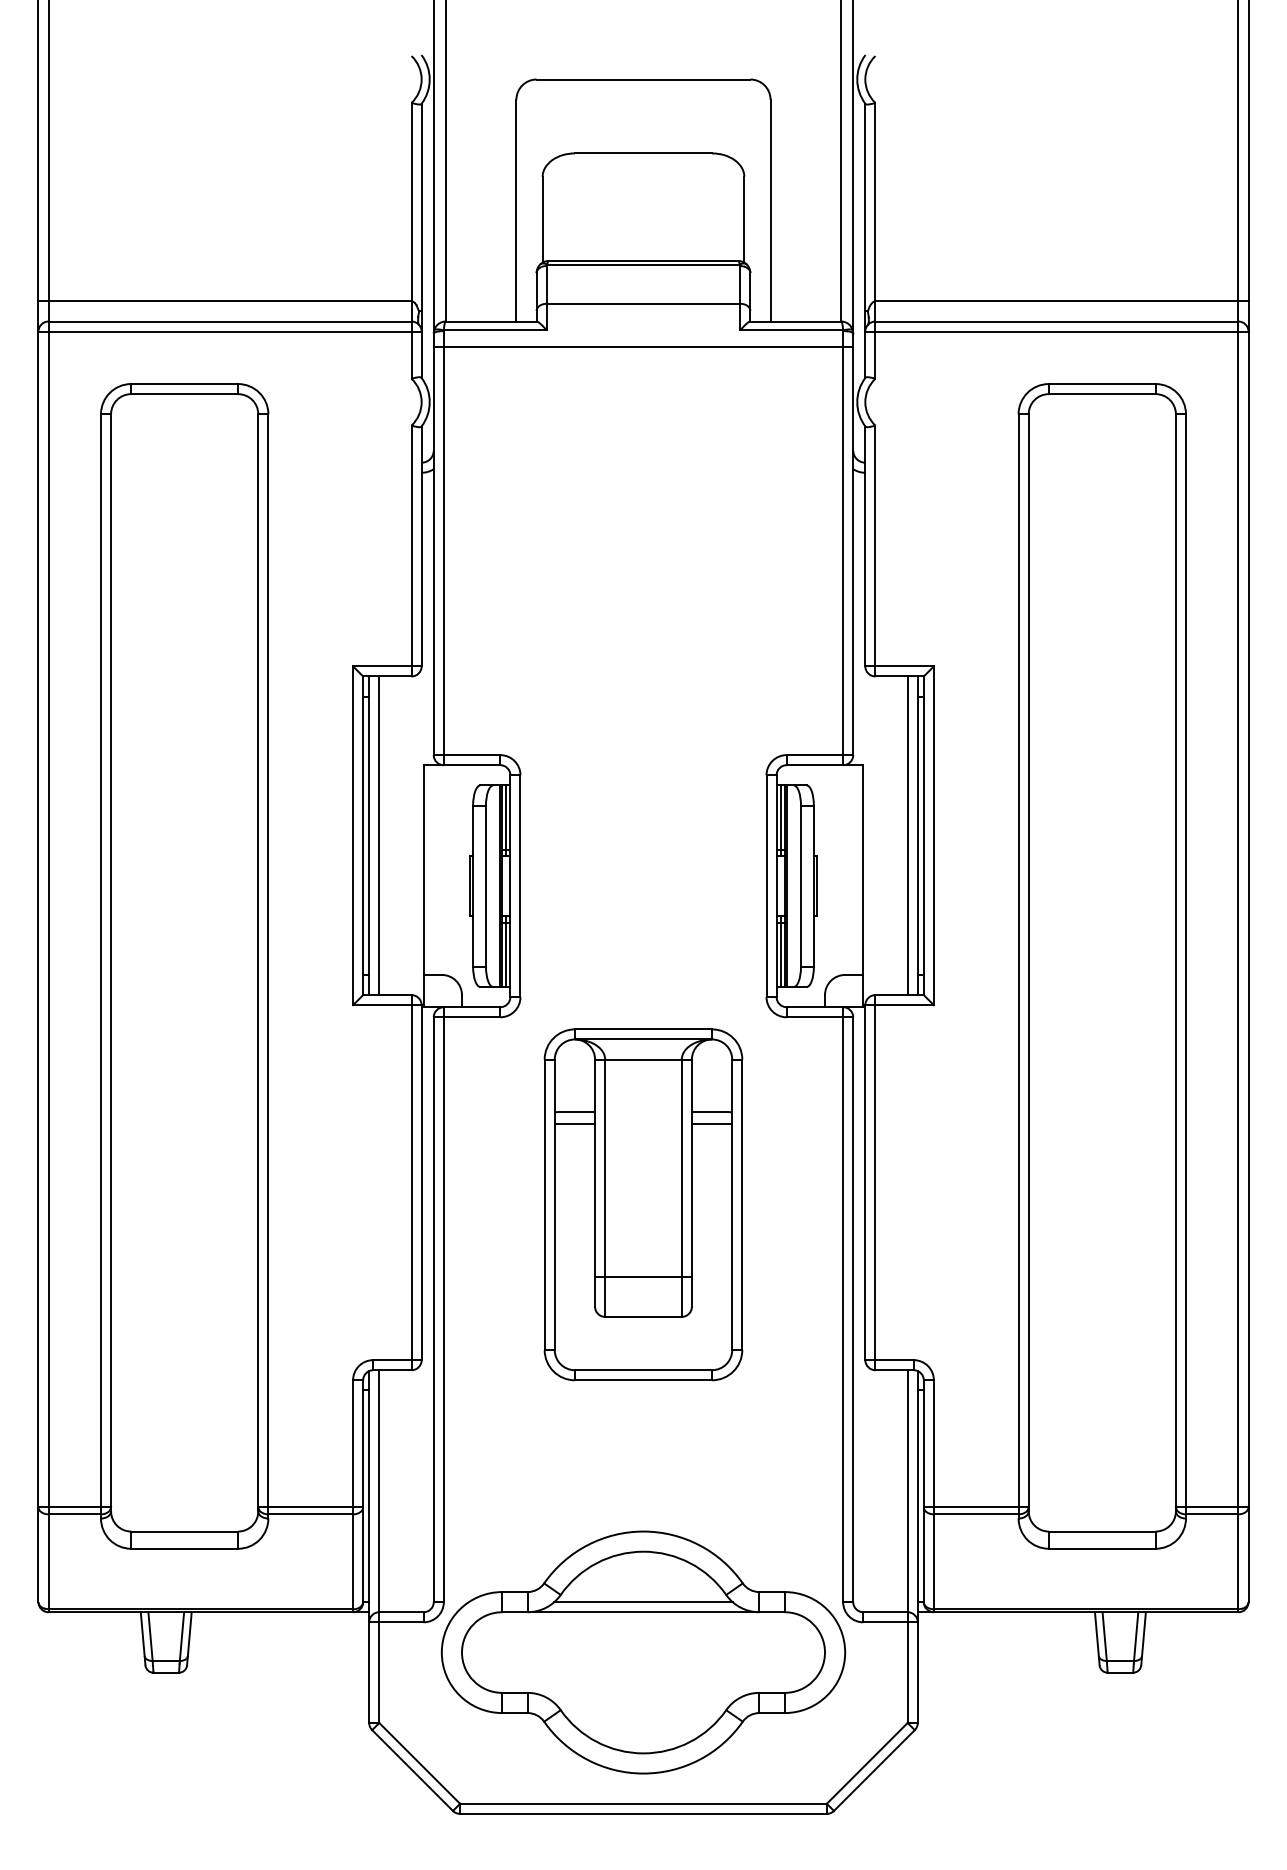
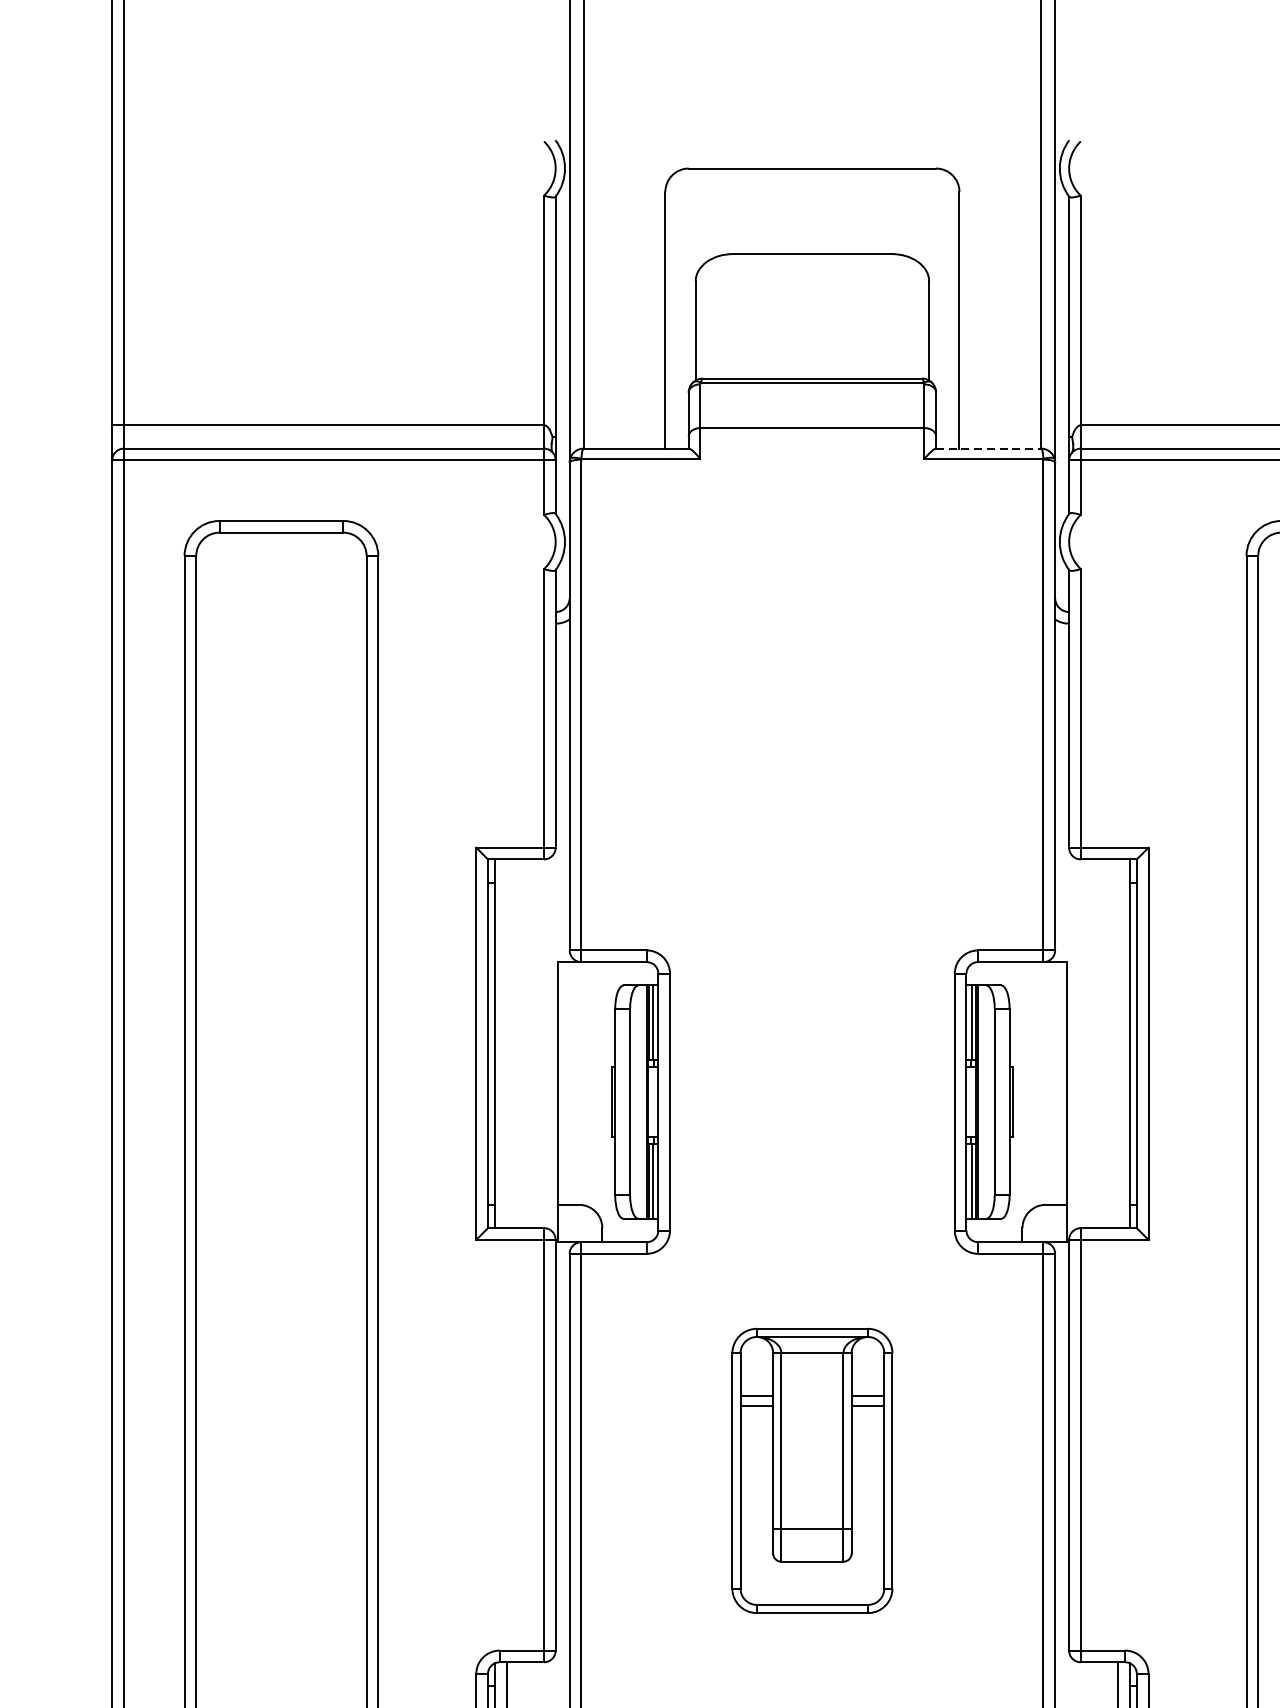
line: (795, 321) -> (988, 448), solid -> dashed
line: (643, 346) -> (812, 477), removed
line: (379, 835) -> (506, 1043), removed
line: (907, 835) -> (1117, 1043), removed
part: (643, 1204) -> (812, 1470), size x0.7

